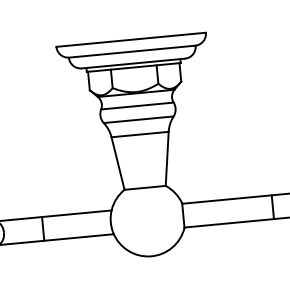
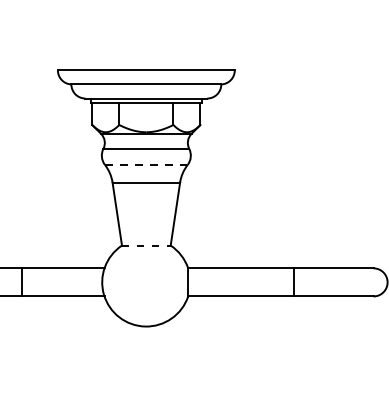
line: (138, 120) -> (146, 165), solid -> dashed
line: (145, 187) -> (146, 245), solid -> dashed

